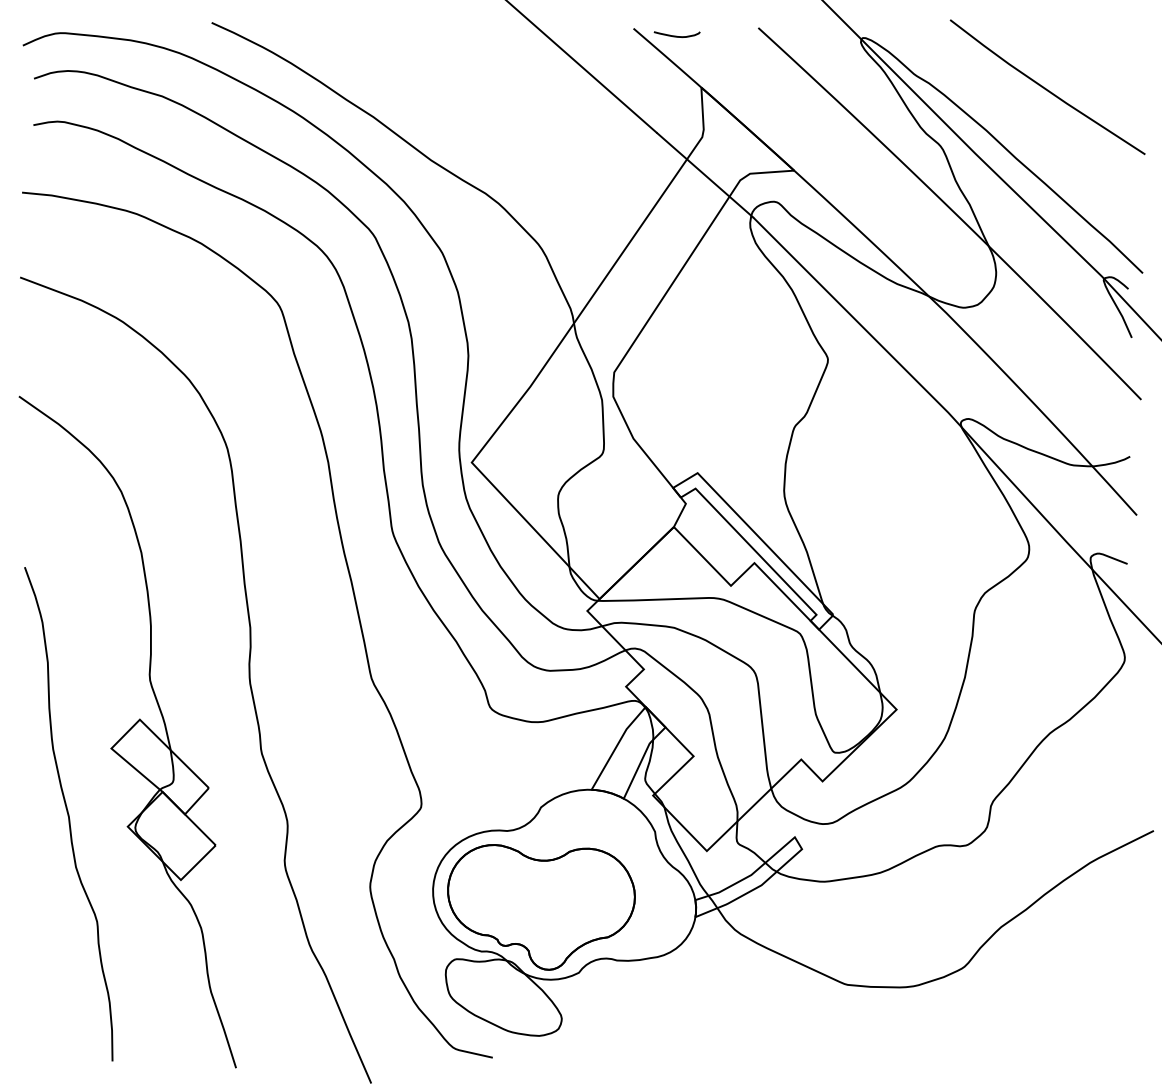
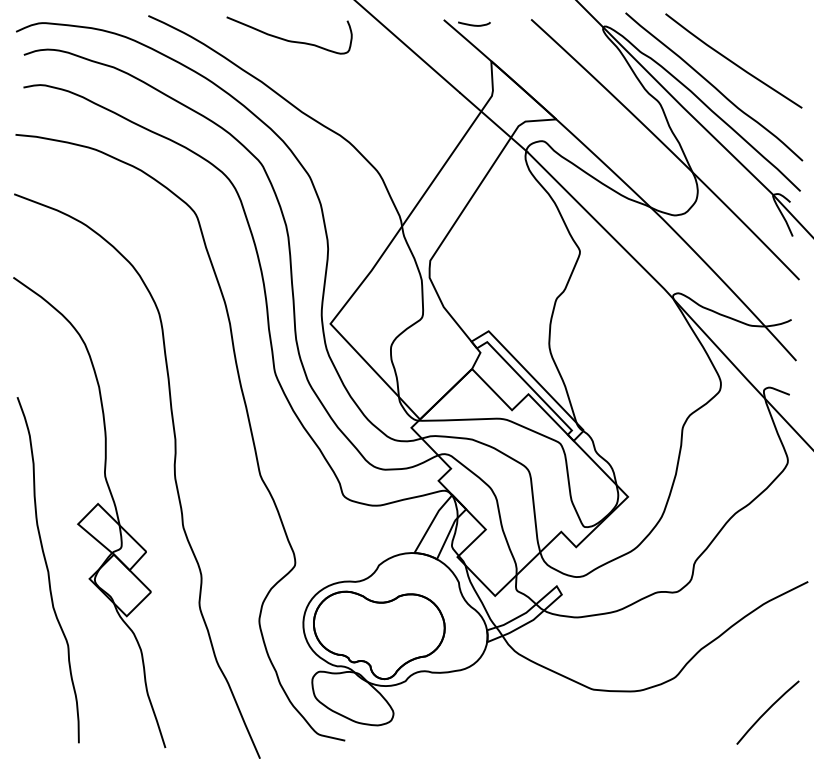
curve: (410, 56) -> (287, 39), added
curve: (1020, 123) -> (714, 86), added
curve: (1095, 1016) -> (767, 711), added

